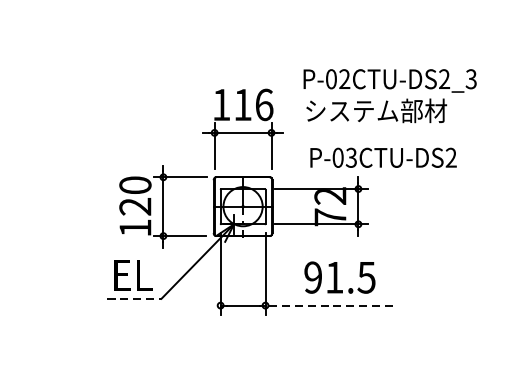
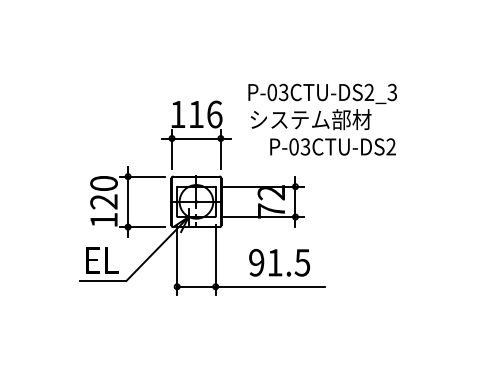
text: (344, 79) -> (283, 92), P-02CTU-DS2_3 -> P-03CTU-DS2_3
text: (382, 157) -> (332, 146), moved
line: (134, 299) -> (103, 281), dashed -> solid
line: (329, 305) -> (270, 286), dashed -> solid

